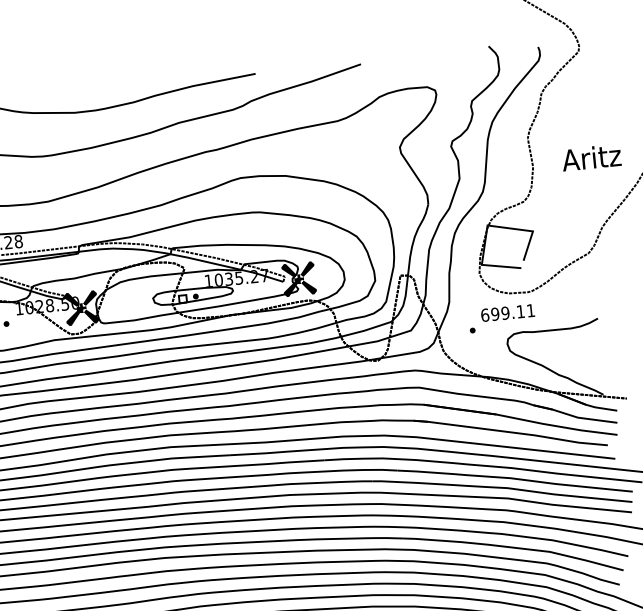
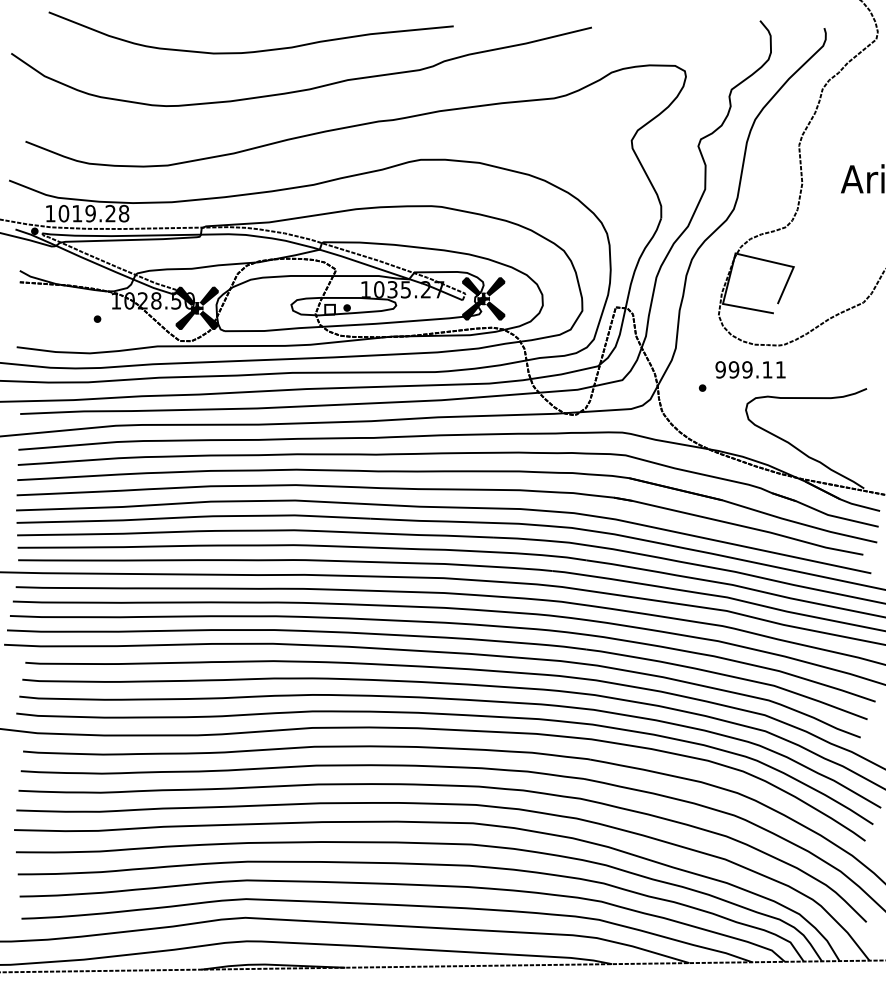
text: (484, 315) -> (720, 369), 699.11 -> 999.11

